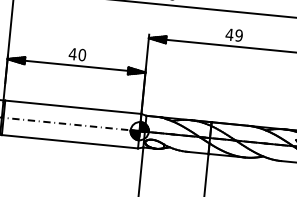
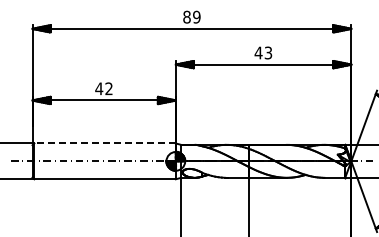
text: (239, 35) -> (268, 52), 49 -> 43
text: (81, 54) -> (108, 88), 40 -> 42
line: (73, 107) -> (105, 143), solid -> dashed

